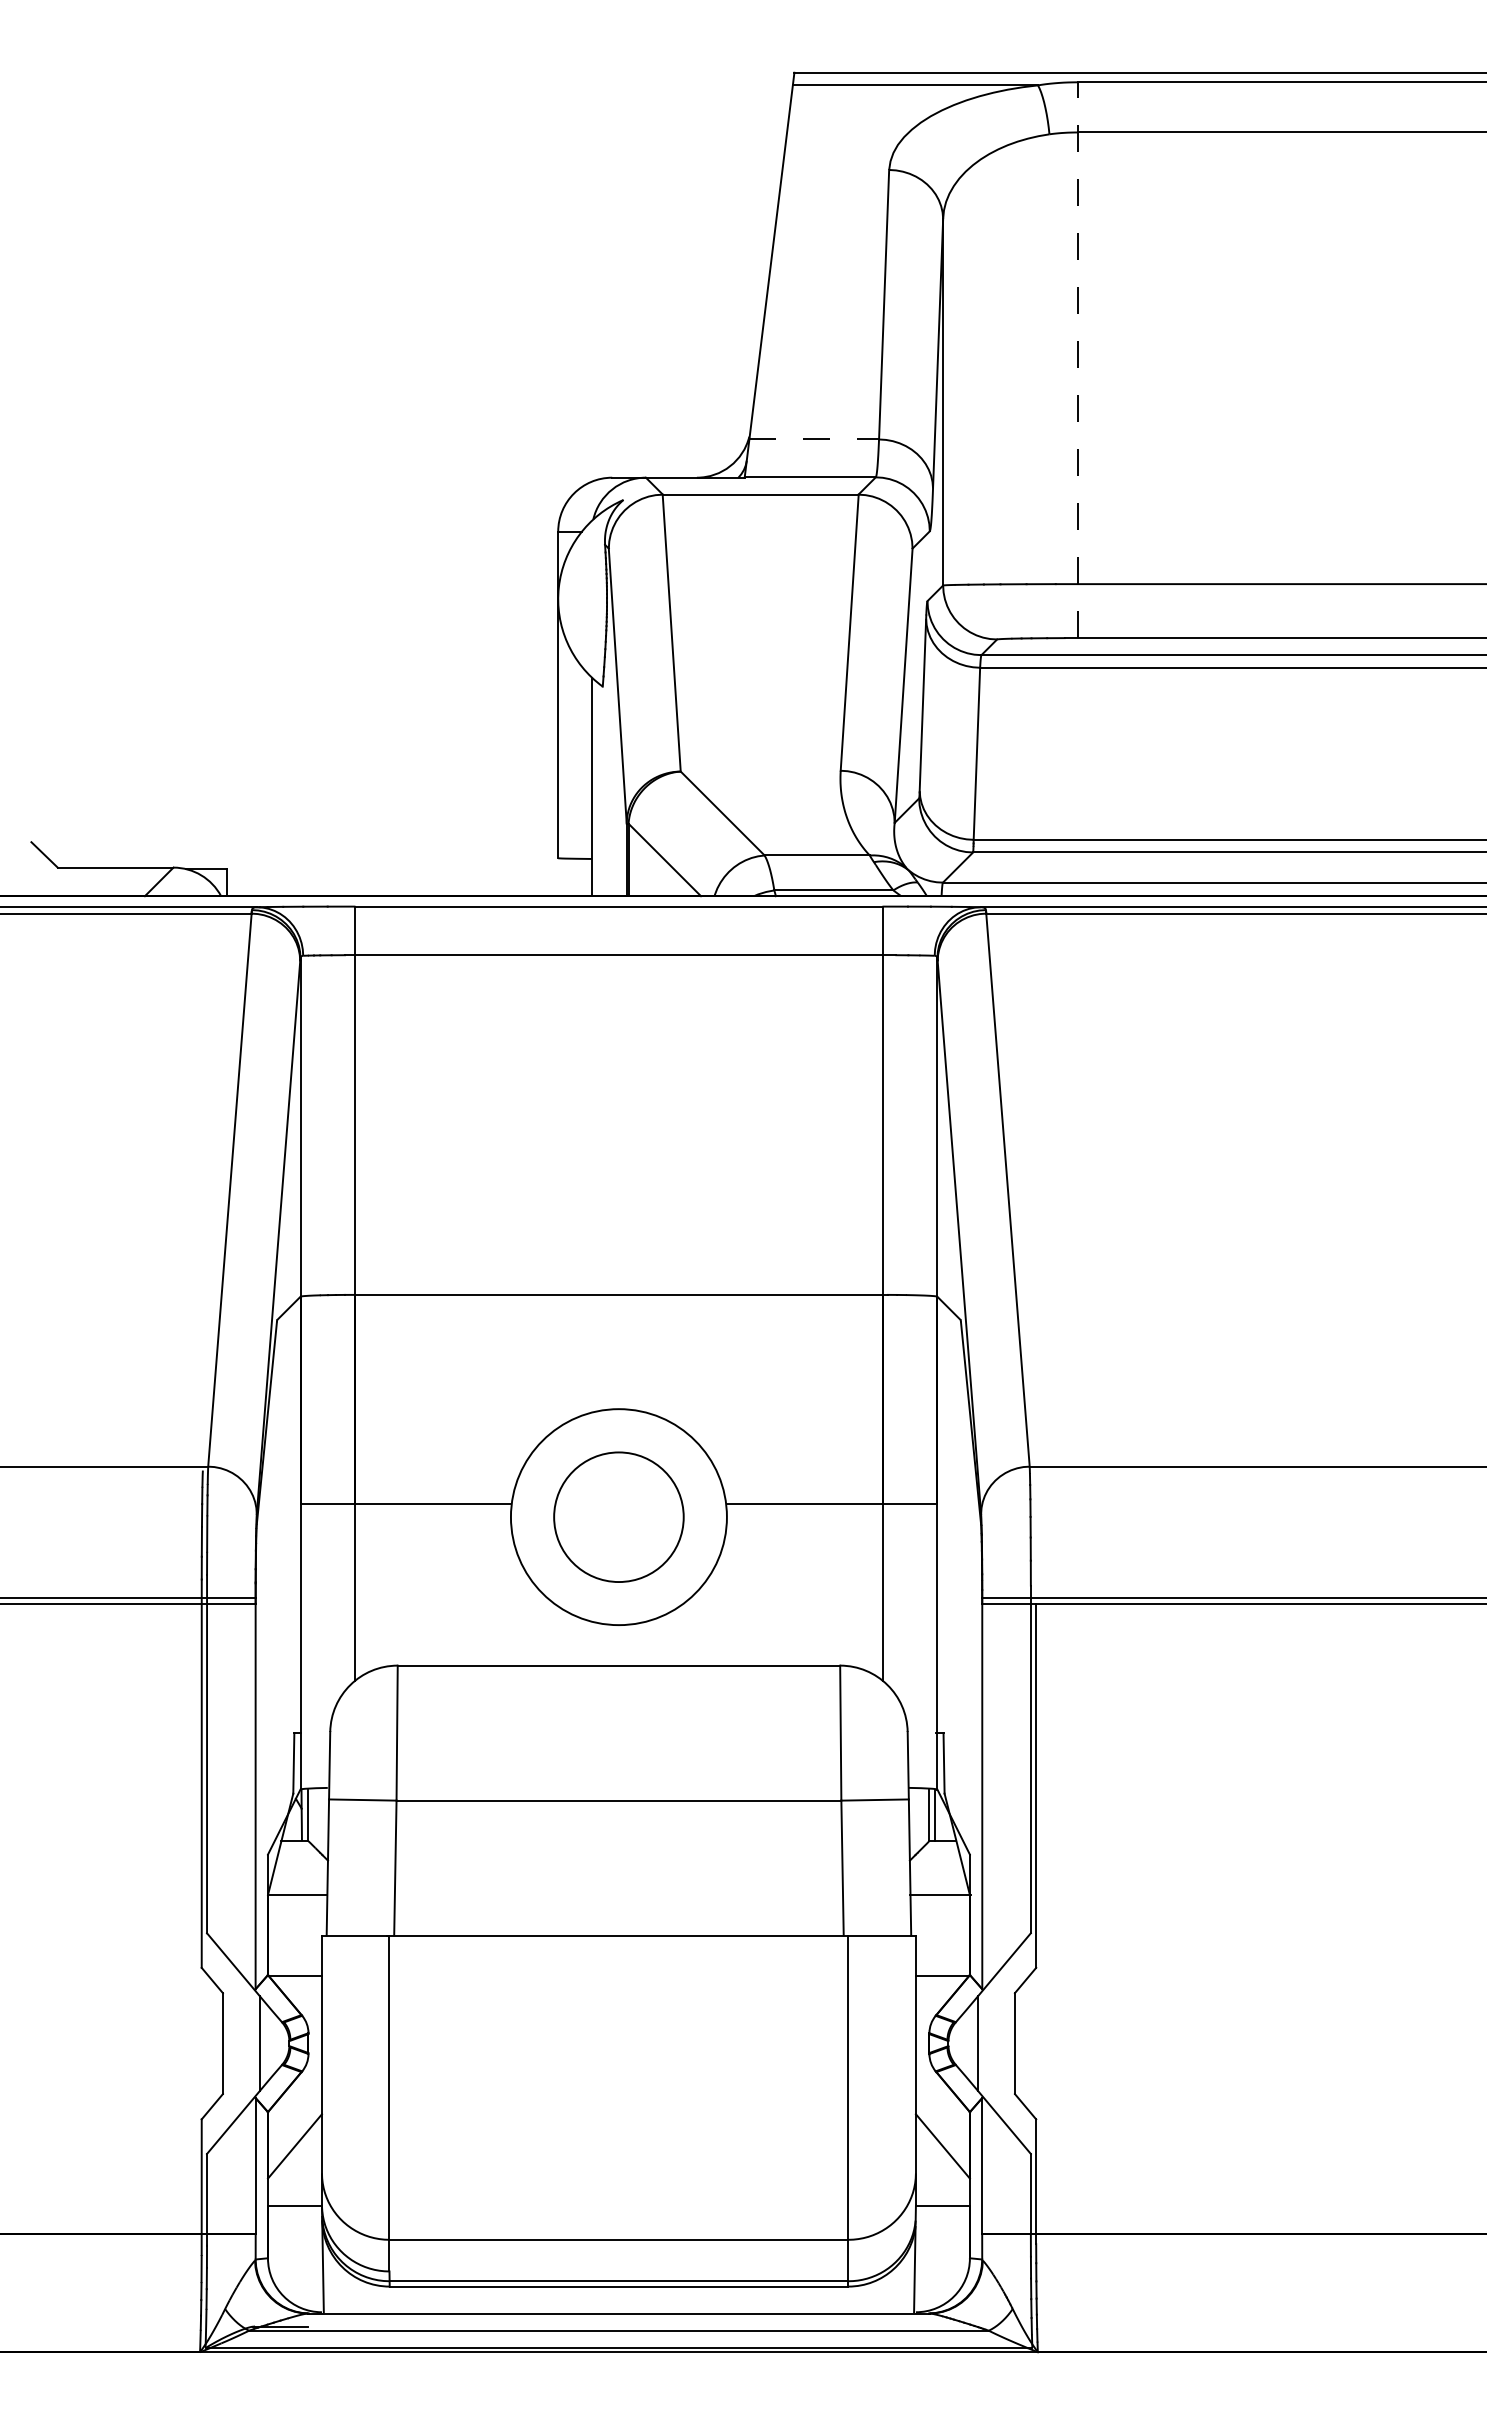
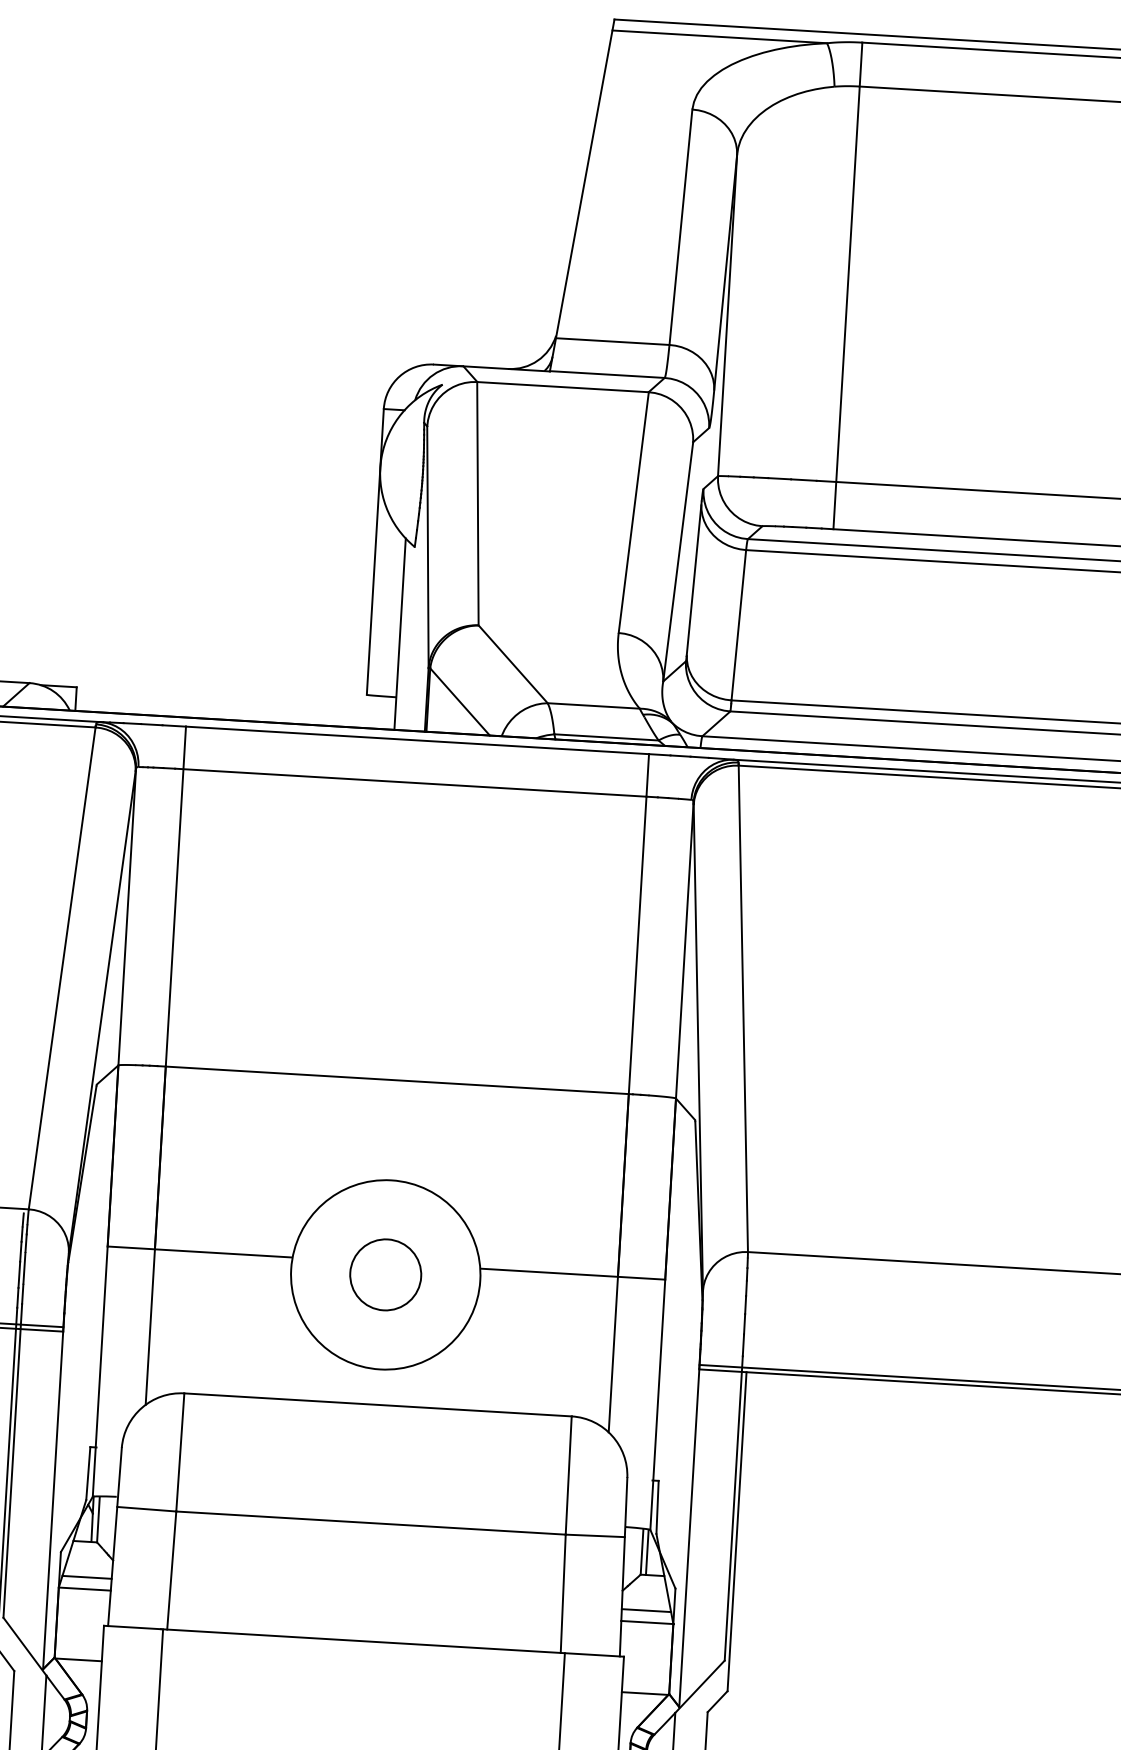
line: (1078, 360) -> (848, 286), dashed -> solid
line: (814, 439) -> (612, 341), dashed -> solid
circle: (618, 1516) -> (385, 1274), size x0.62
line: (299, 1881) -> (87, 1577), added
line: (938, 1881) -> (646, 1610), added

